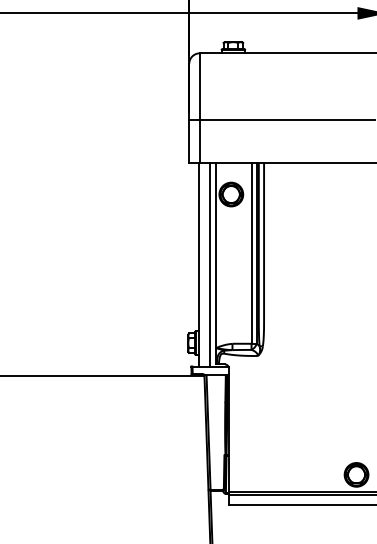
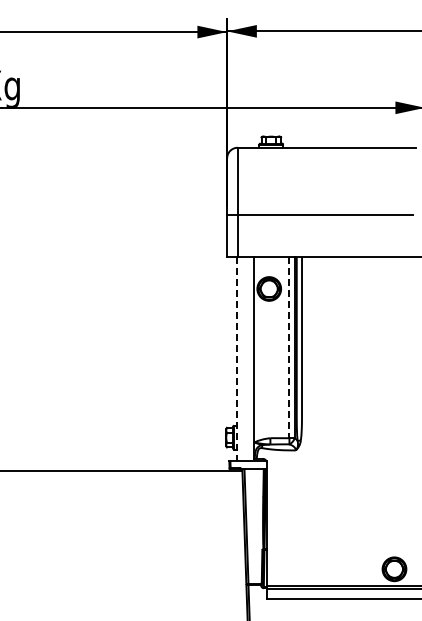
line: (251, 253) -> (289, 347), solid -> dashed
line: (210, 264) -> (248, 358), removed
line: (199, 265) -> (237, 359), solid -> dashed

